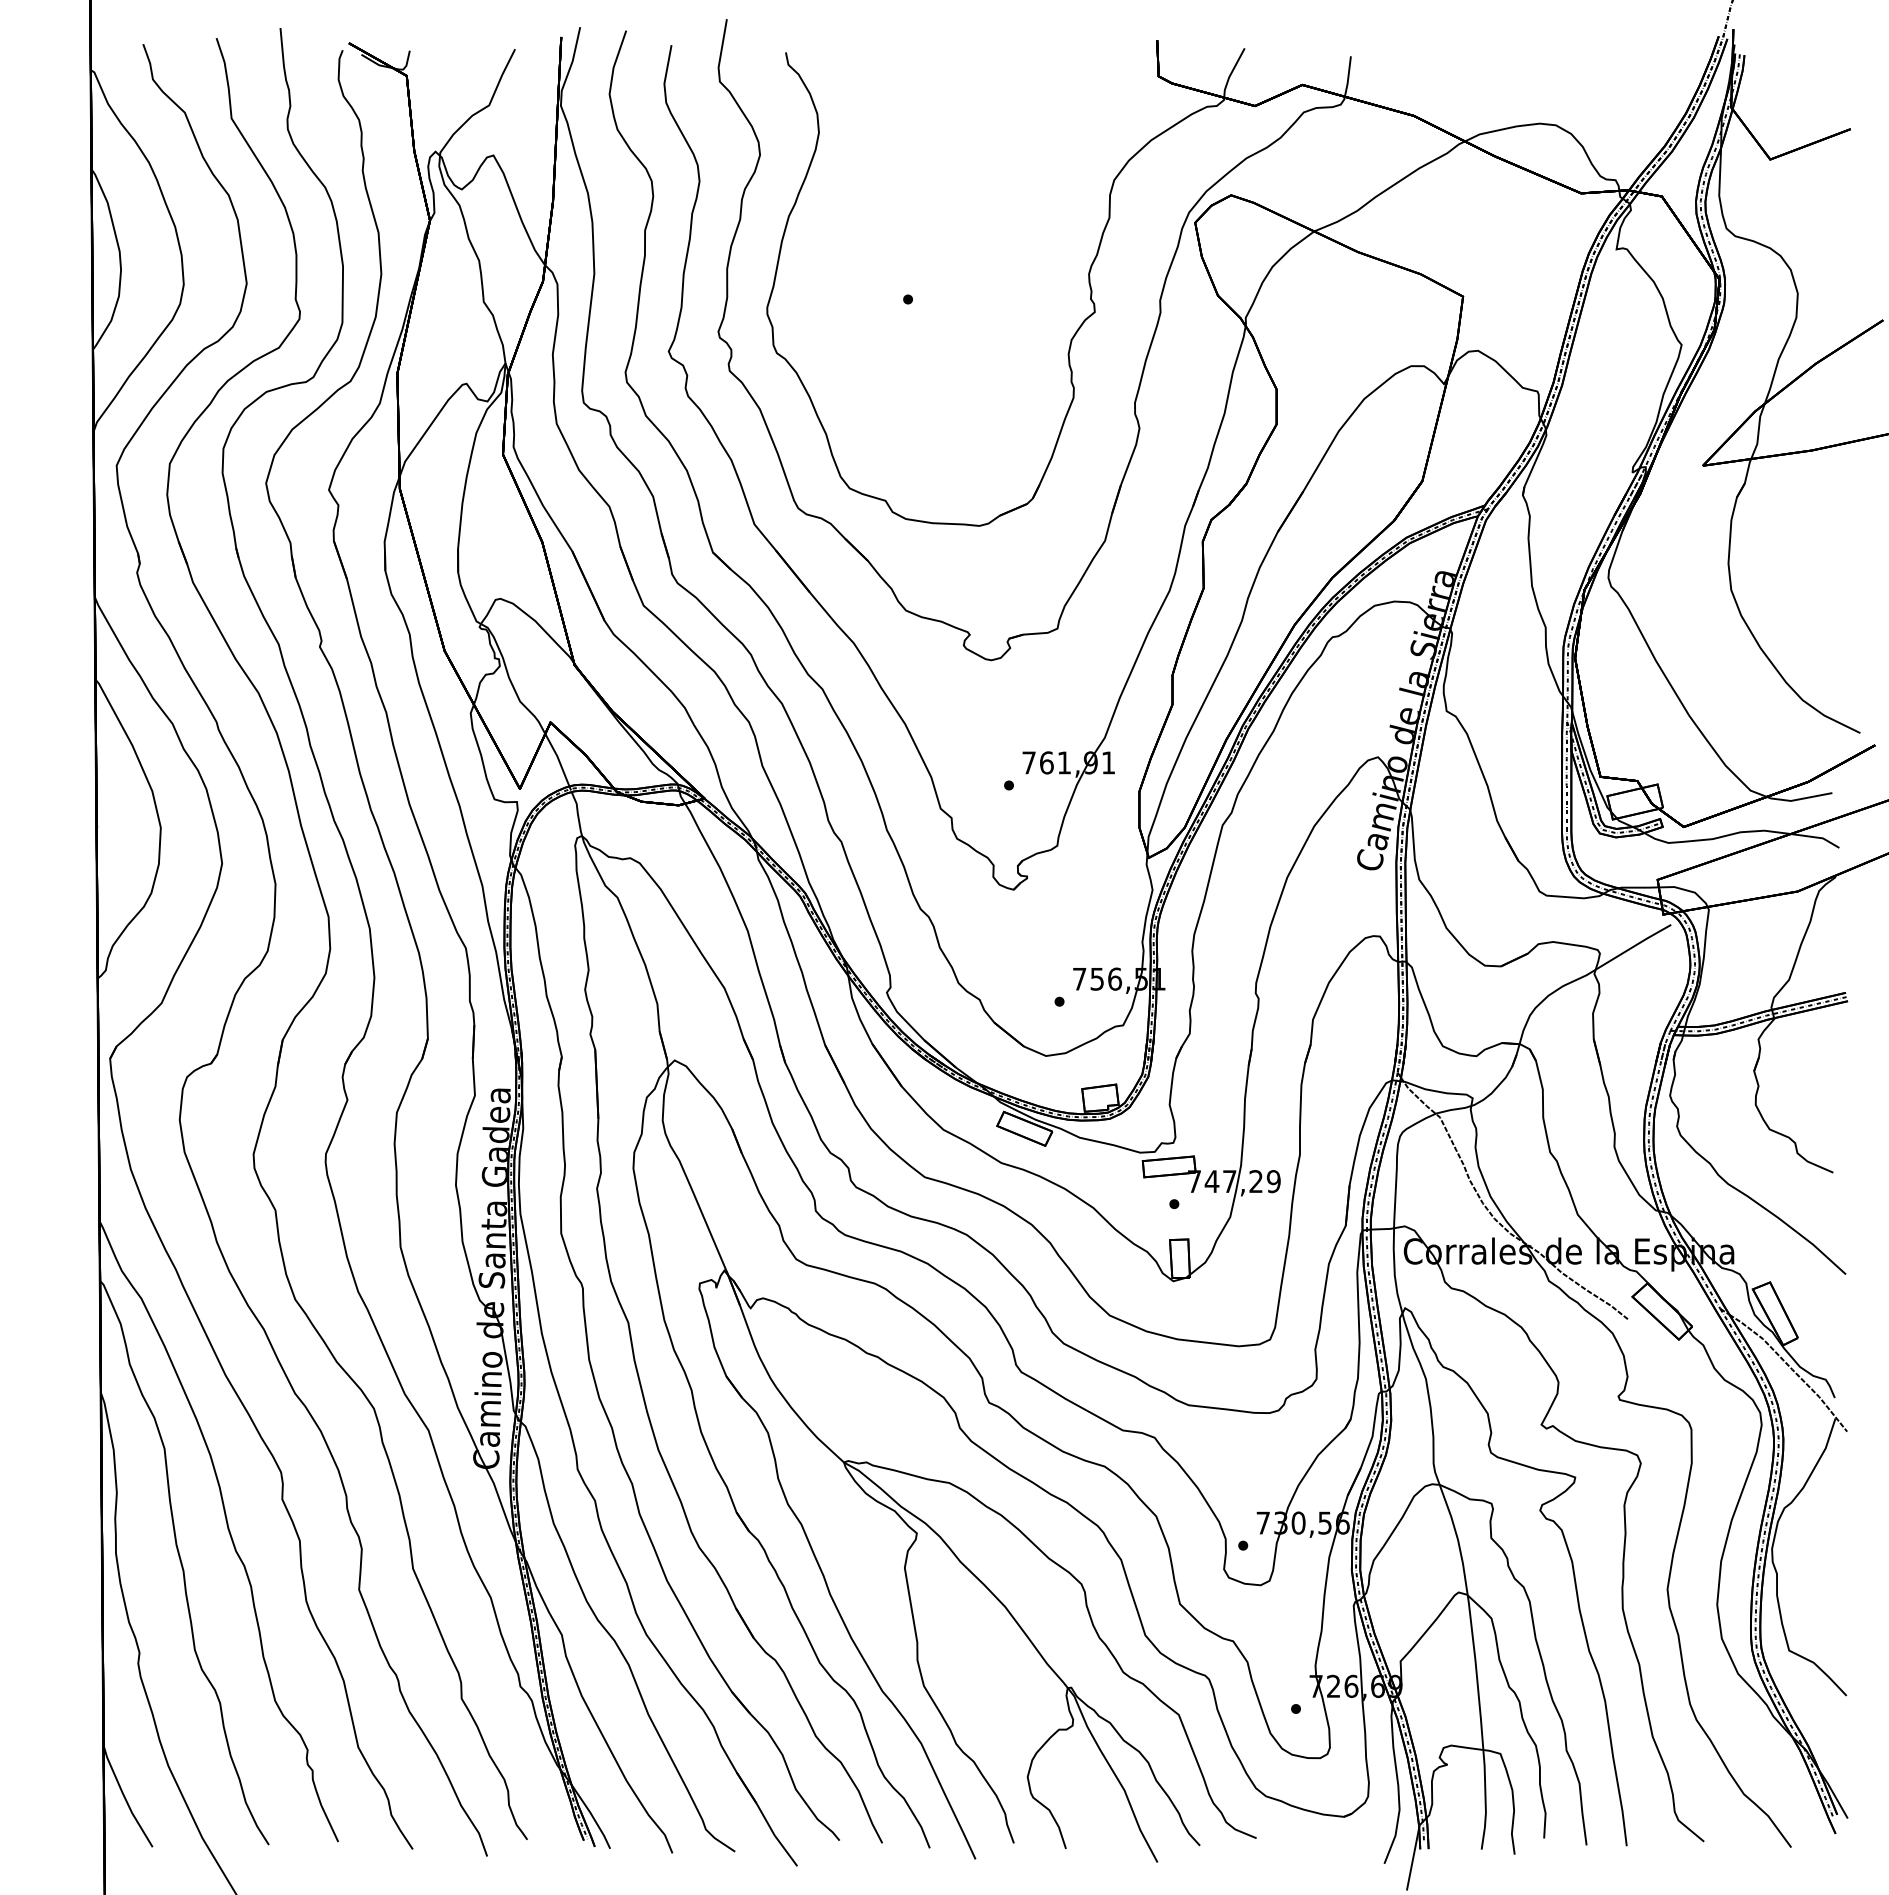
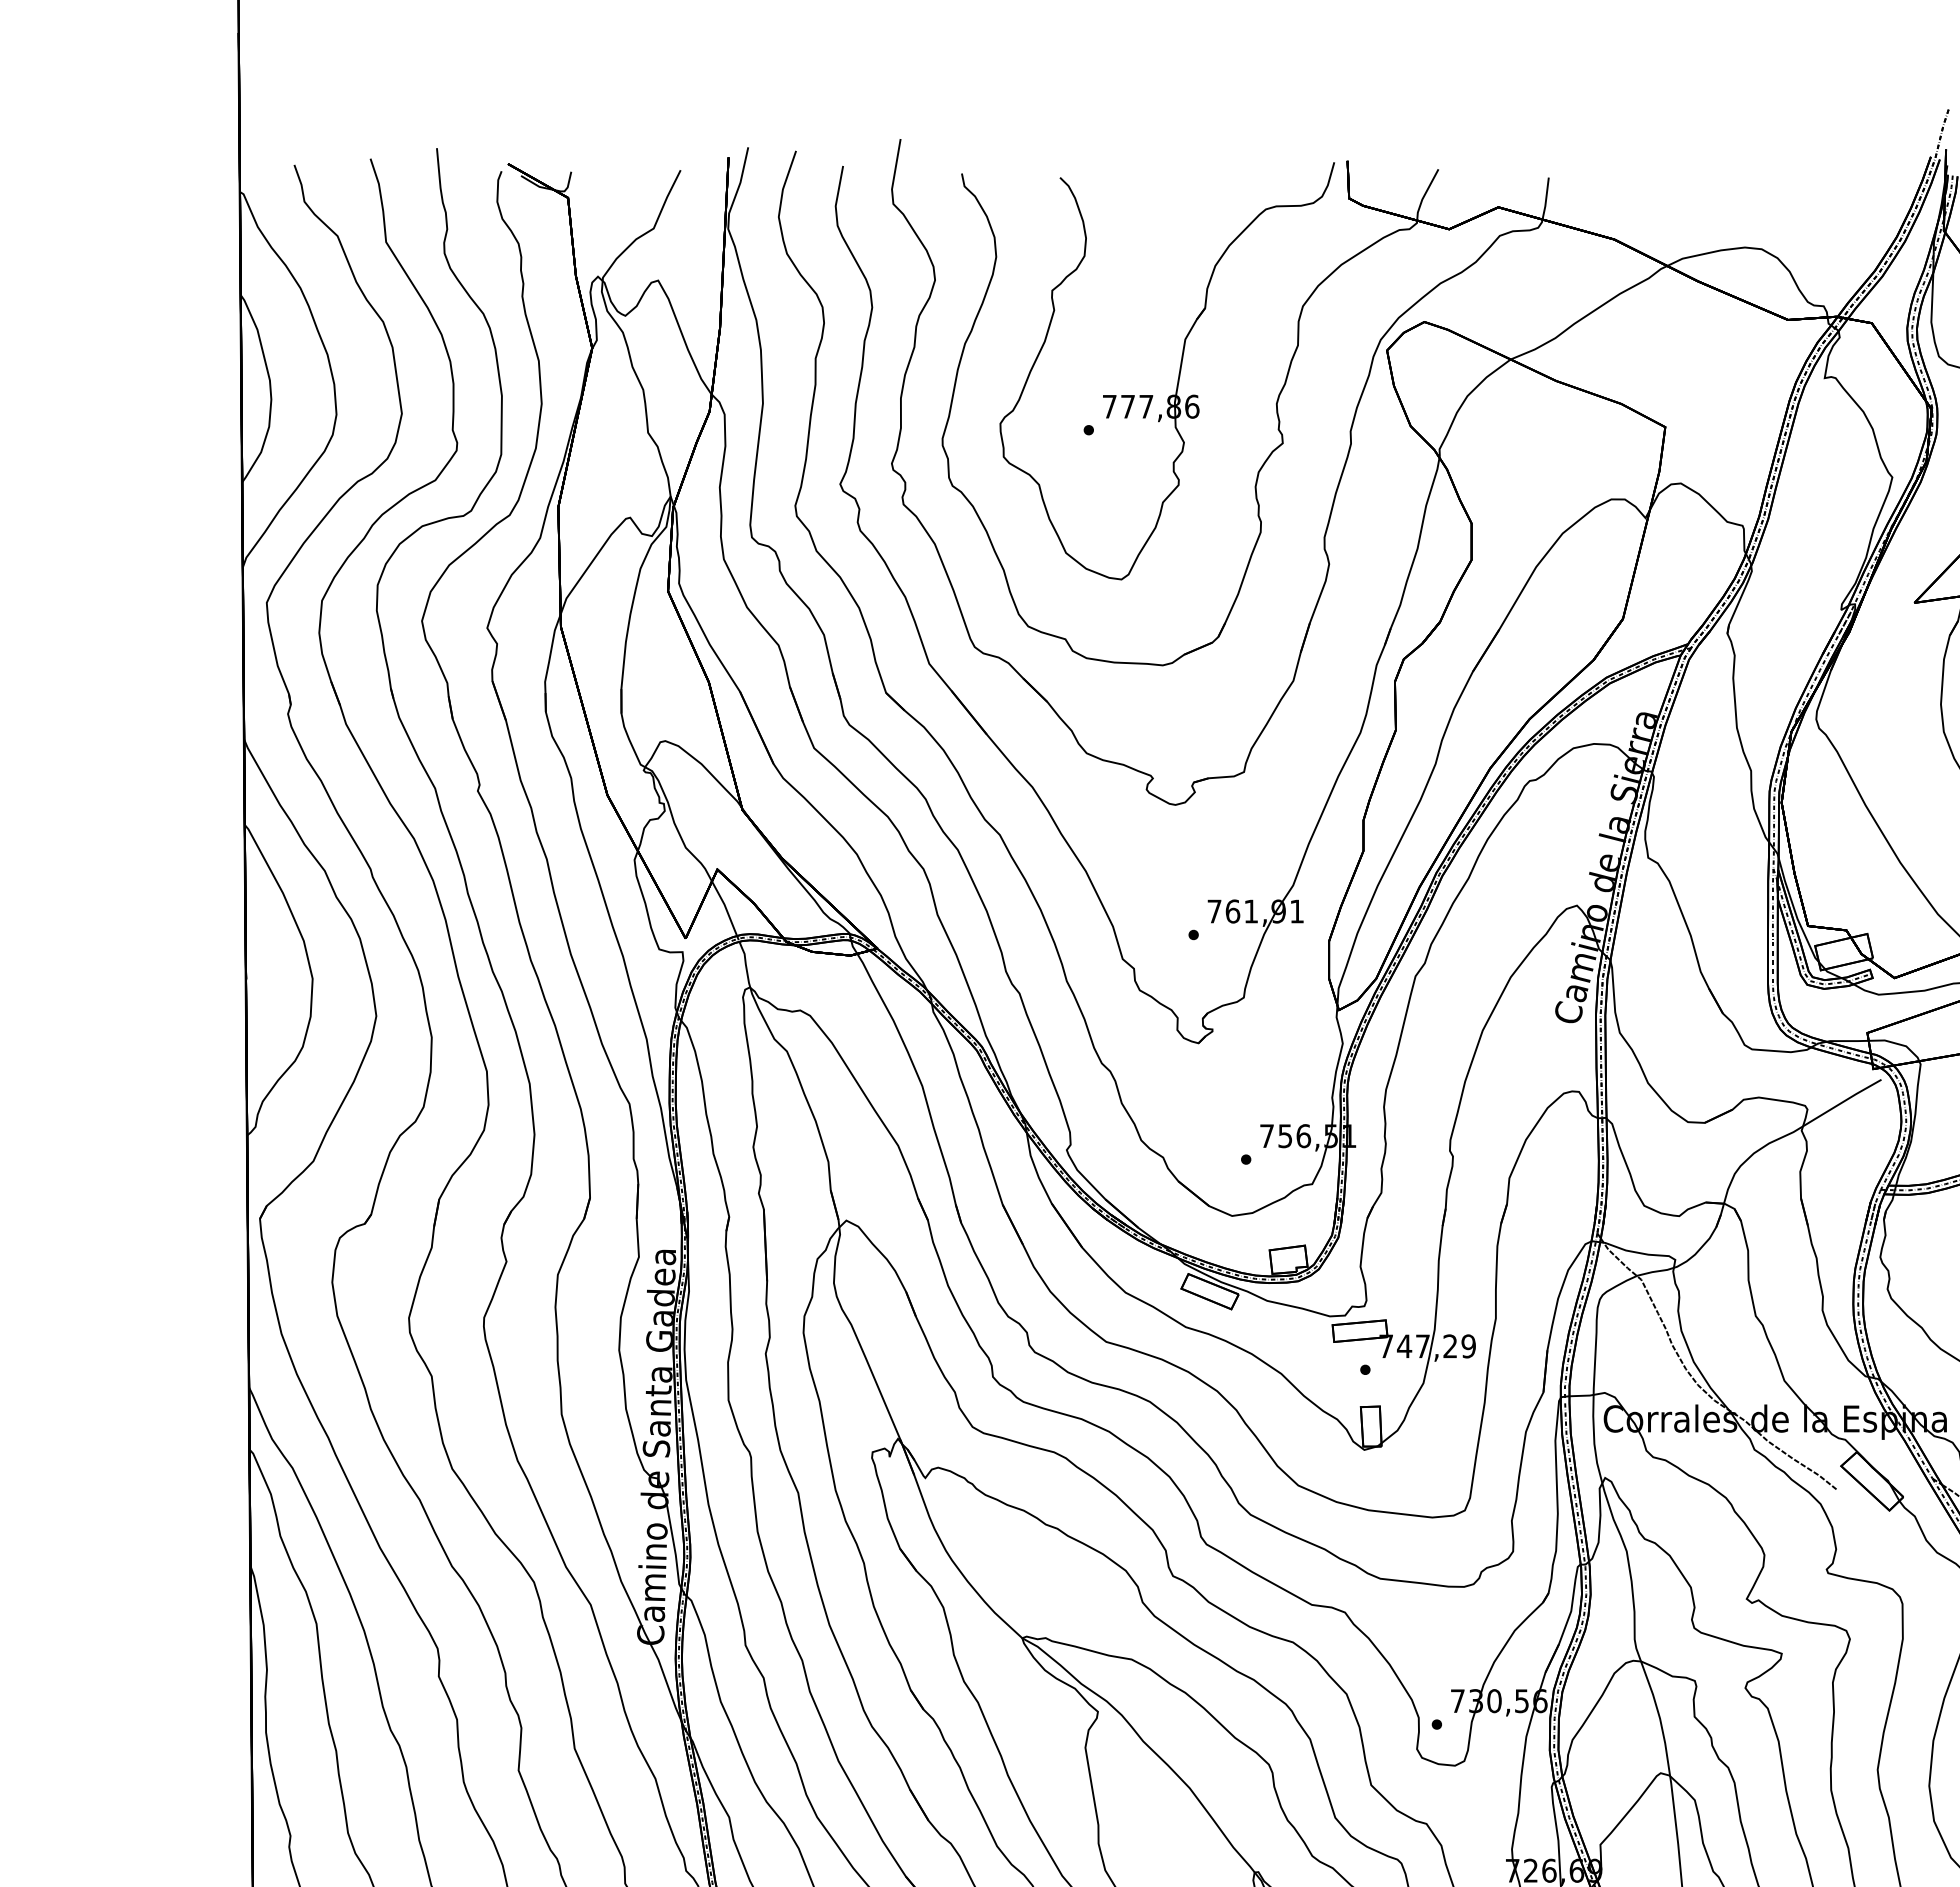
part: (994, 244) -> (1178, 373), added

